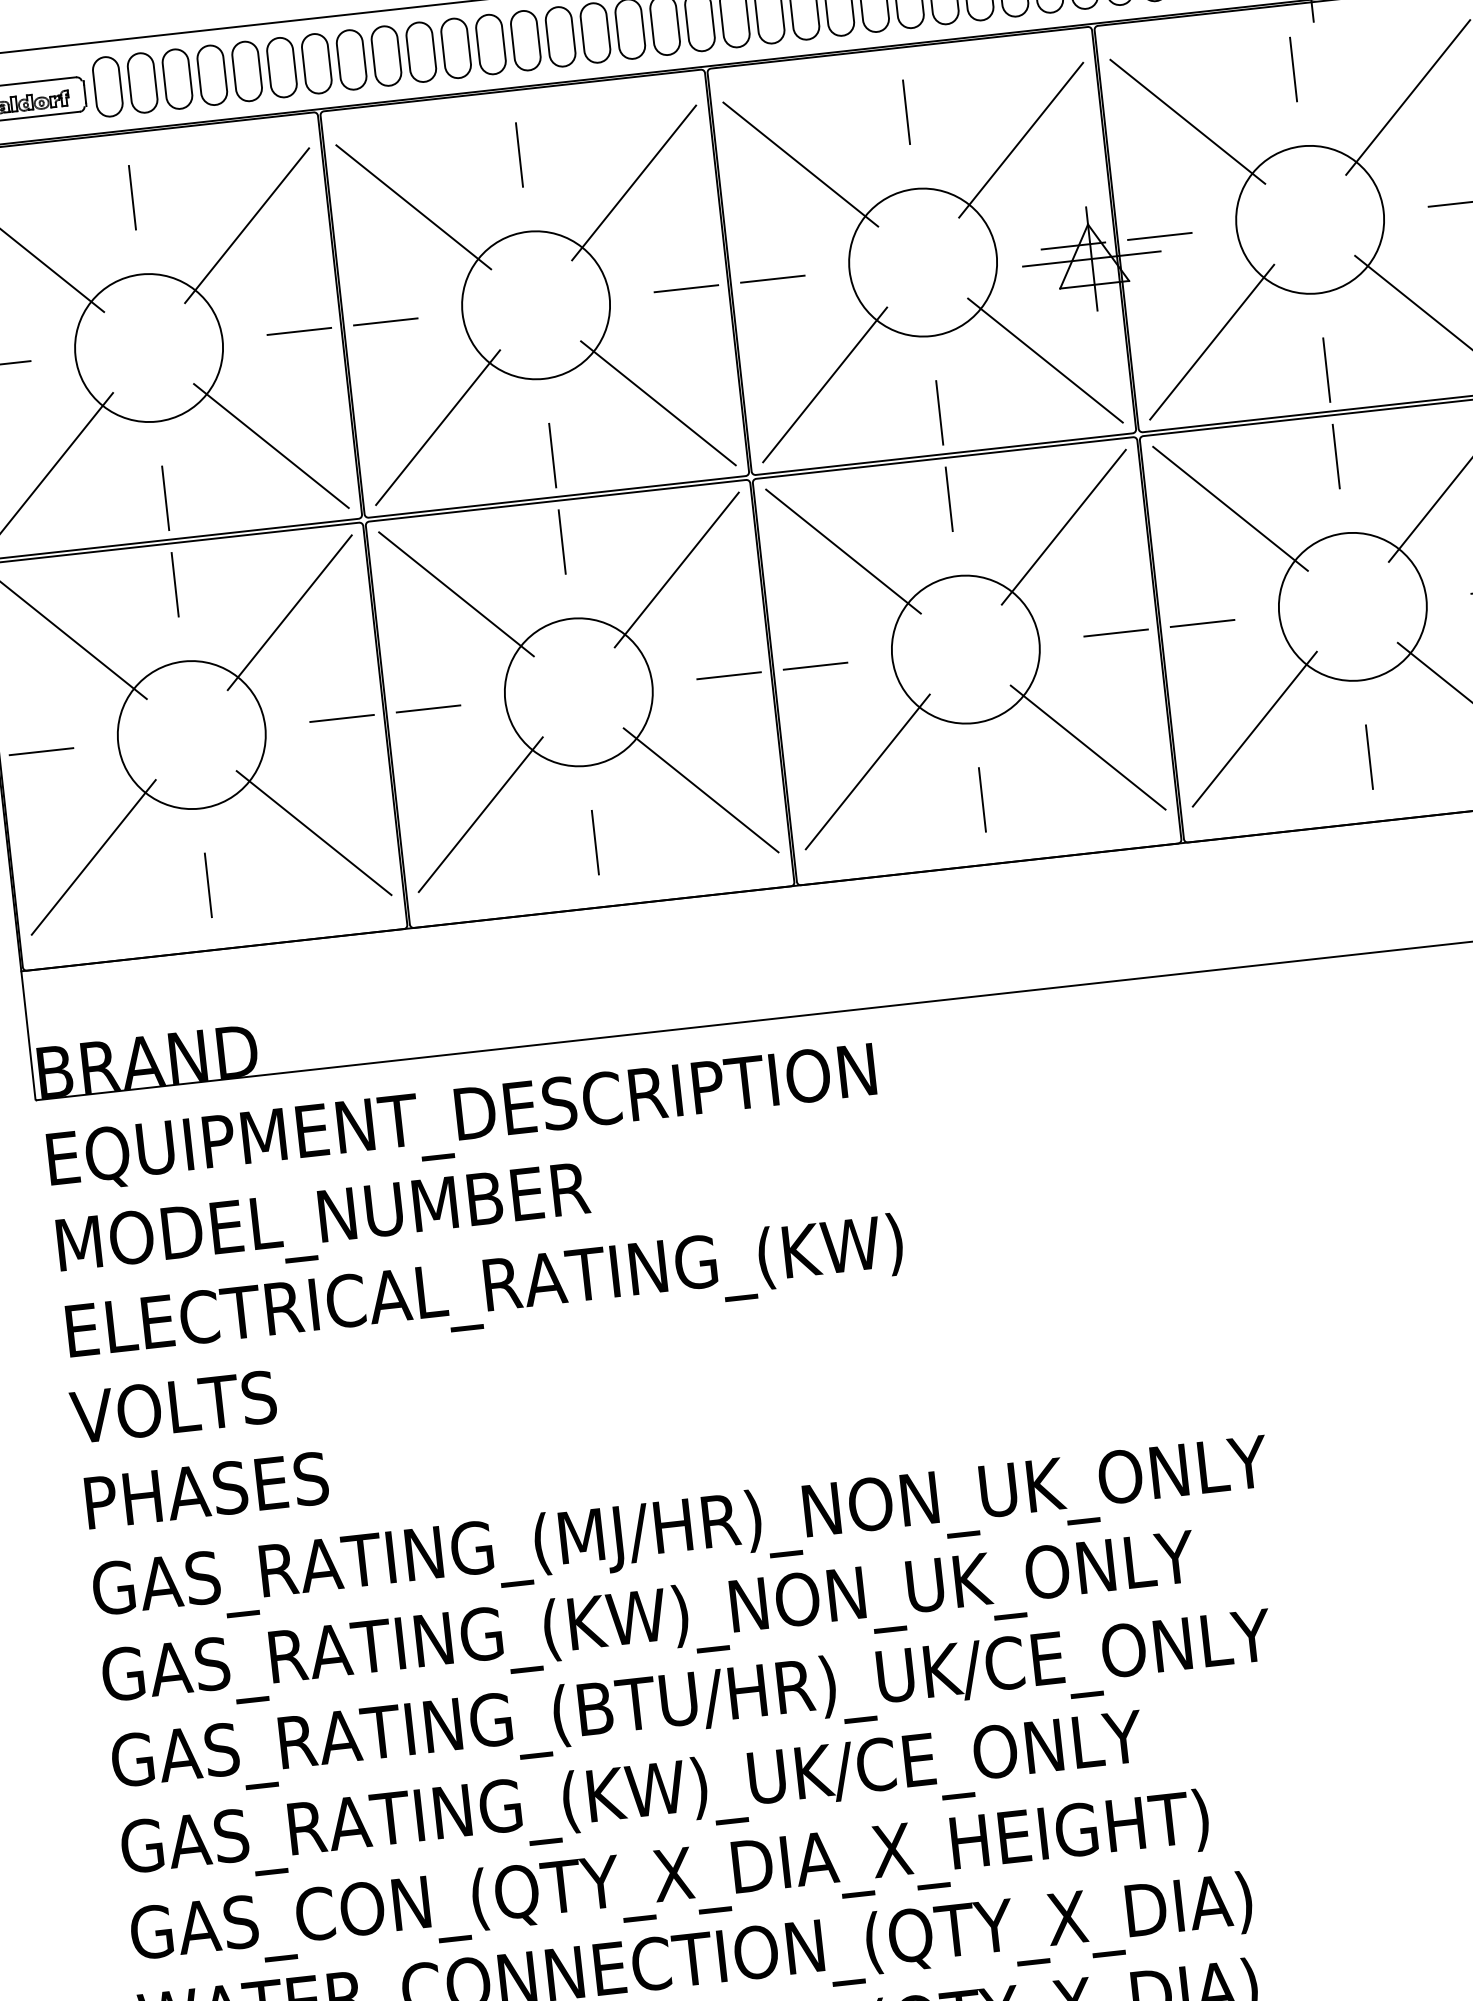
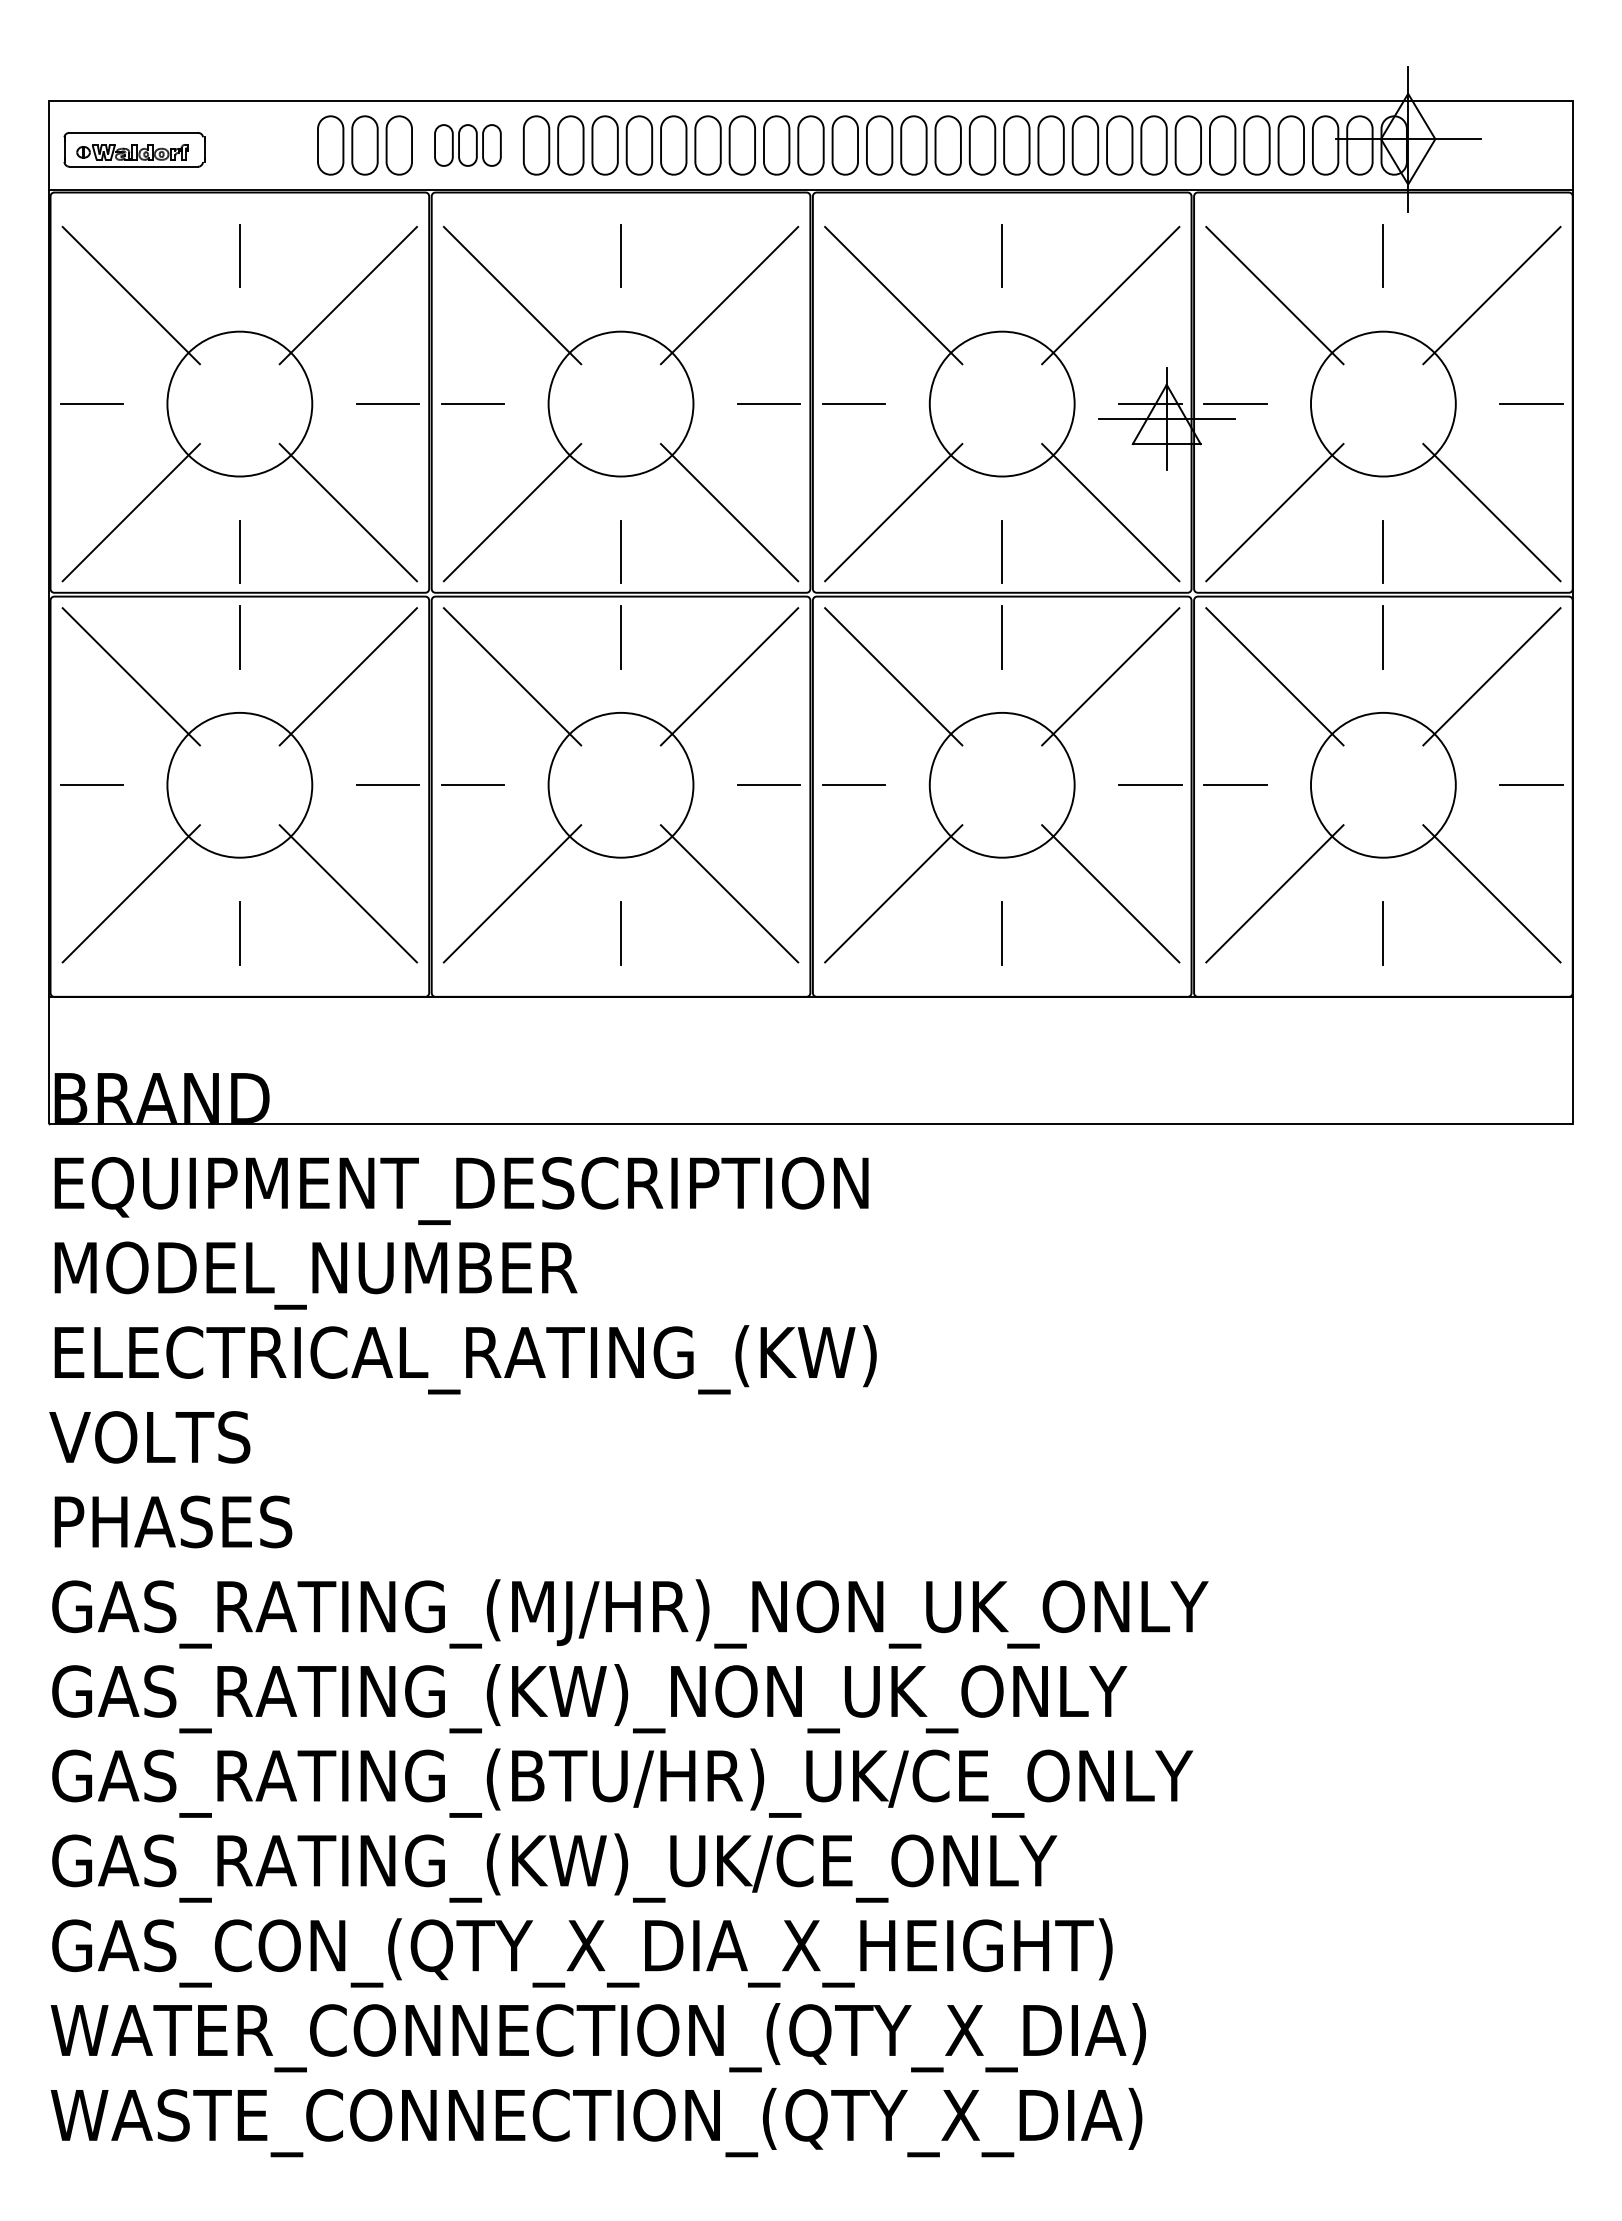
part: (351, 59) -> (467, 145), size x0.7
part: (142, 83) -> (261, 145), removed

